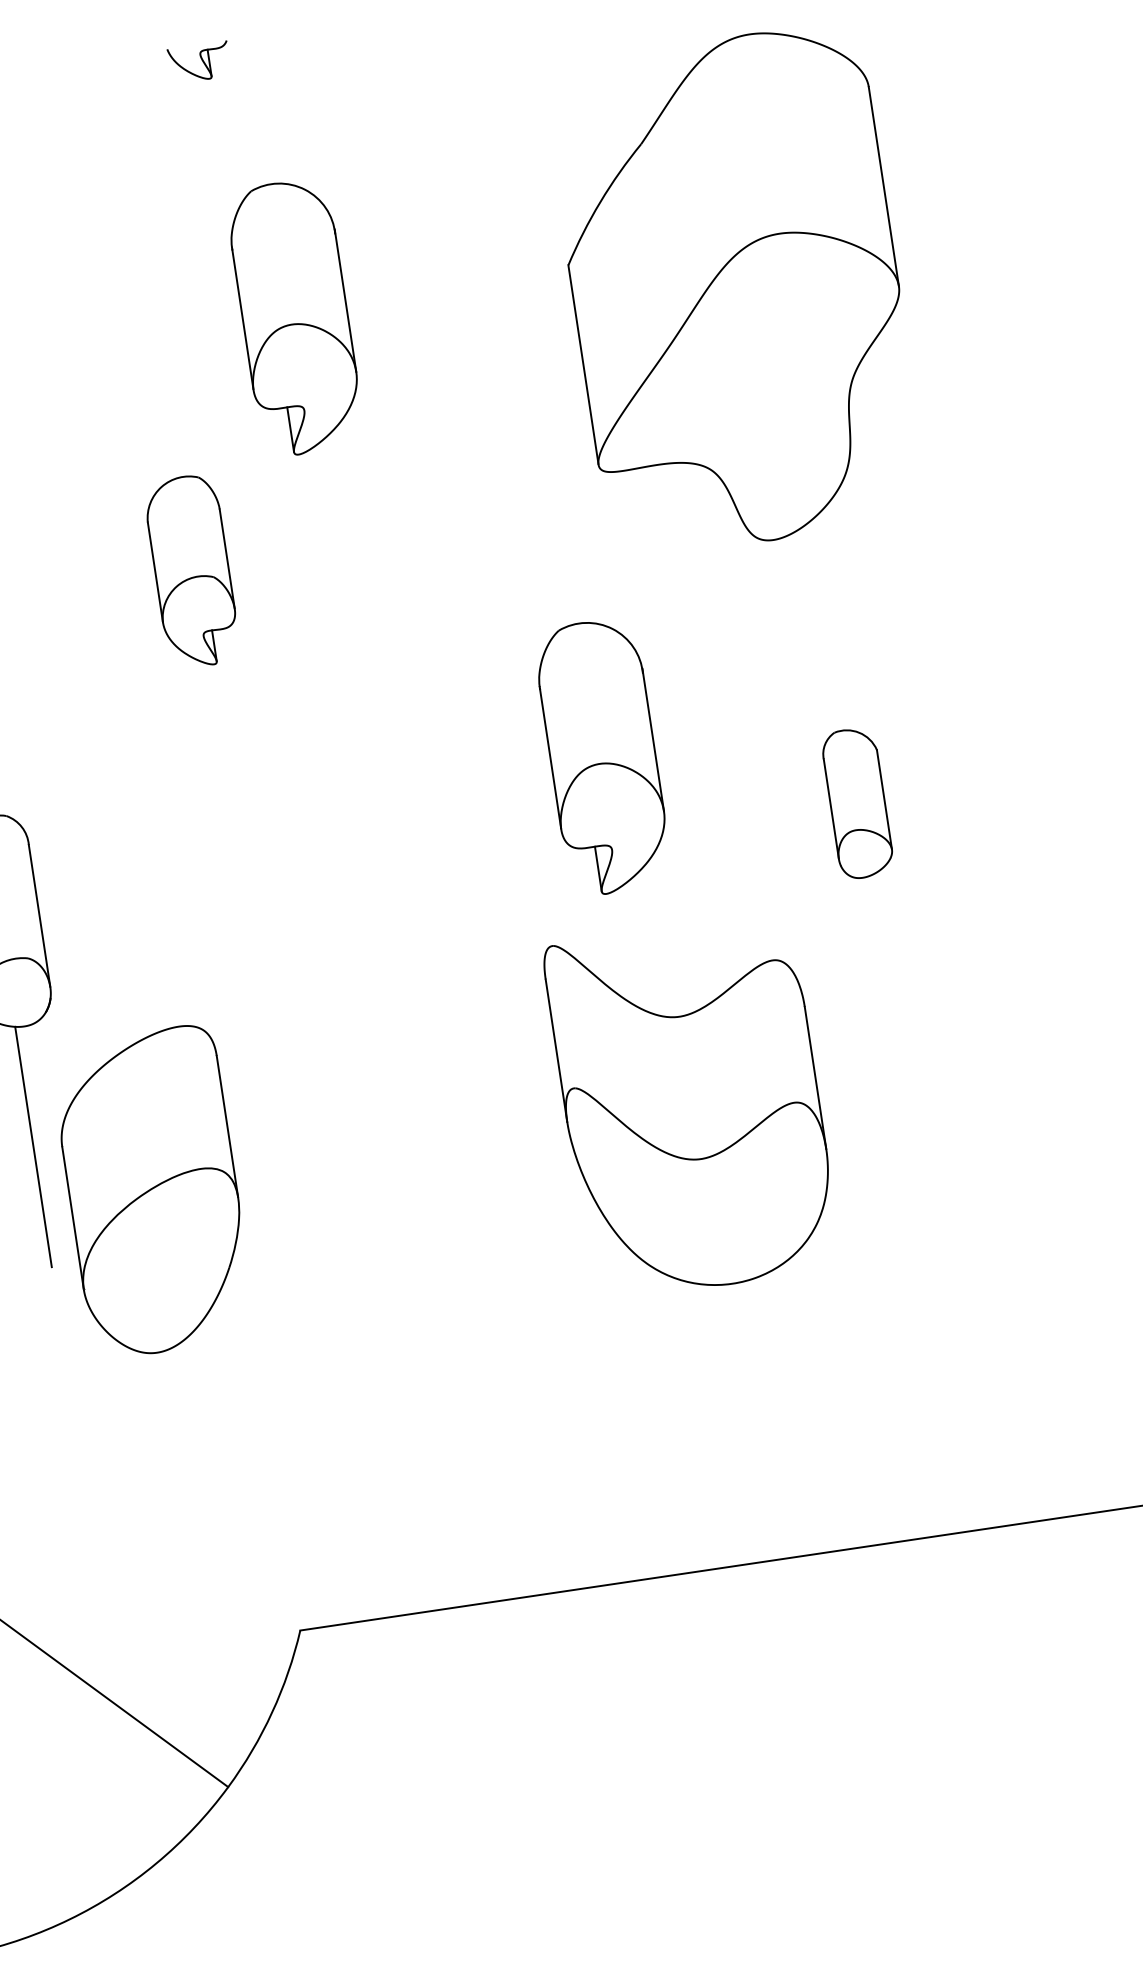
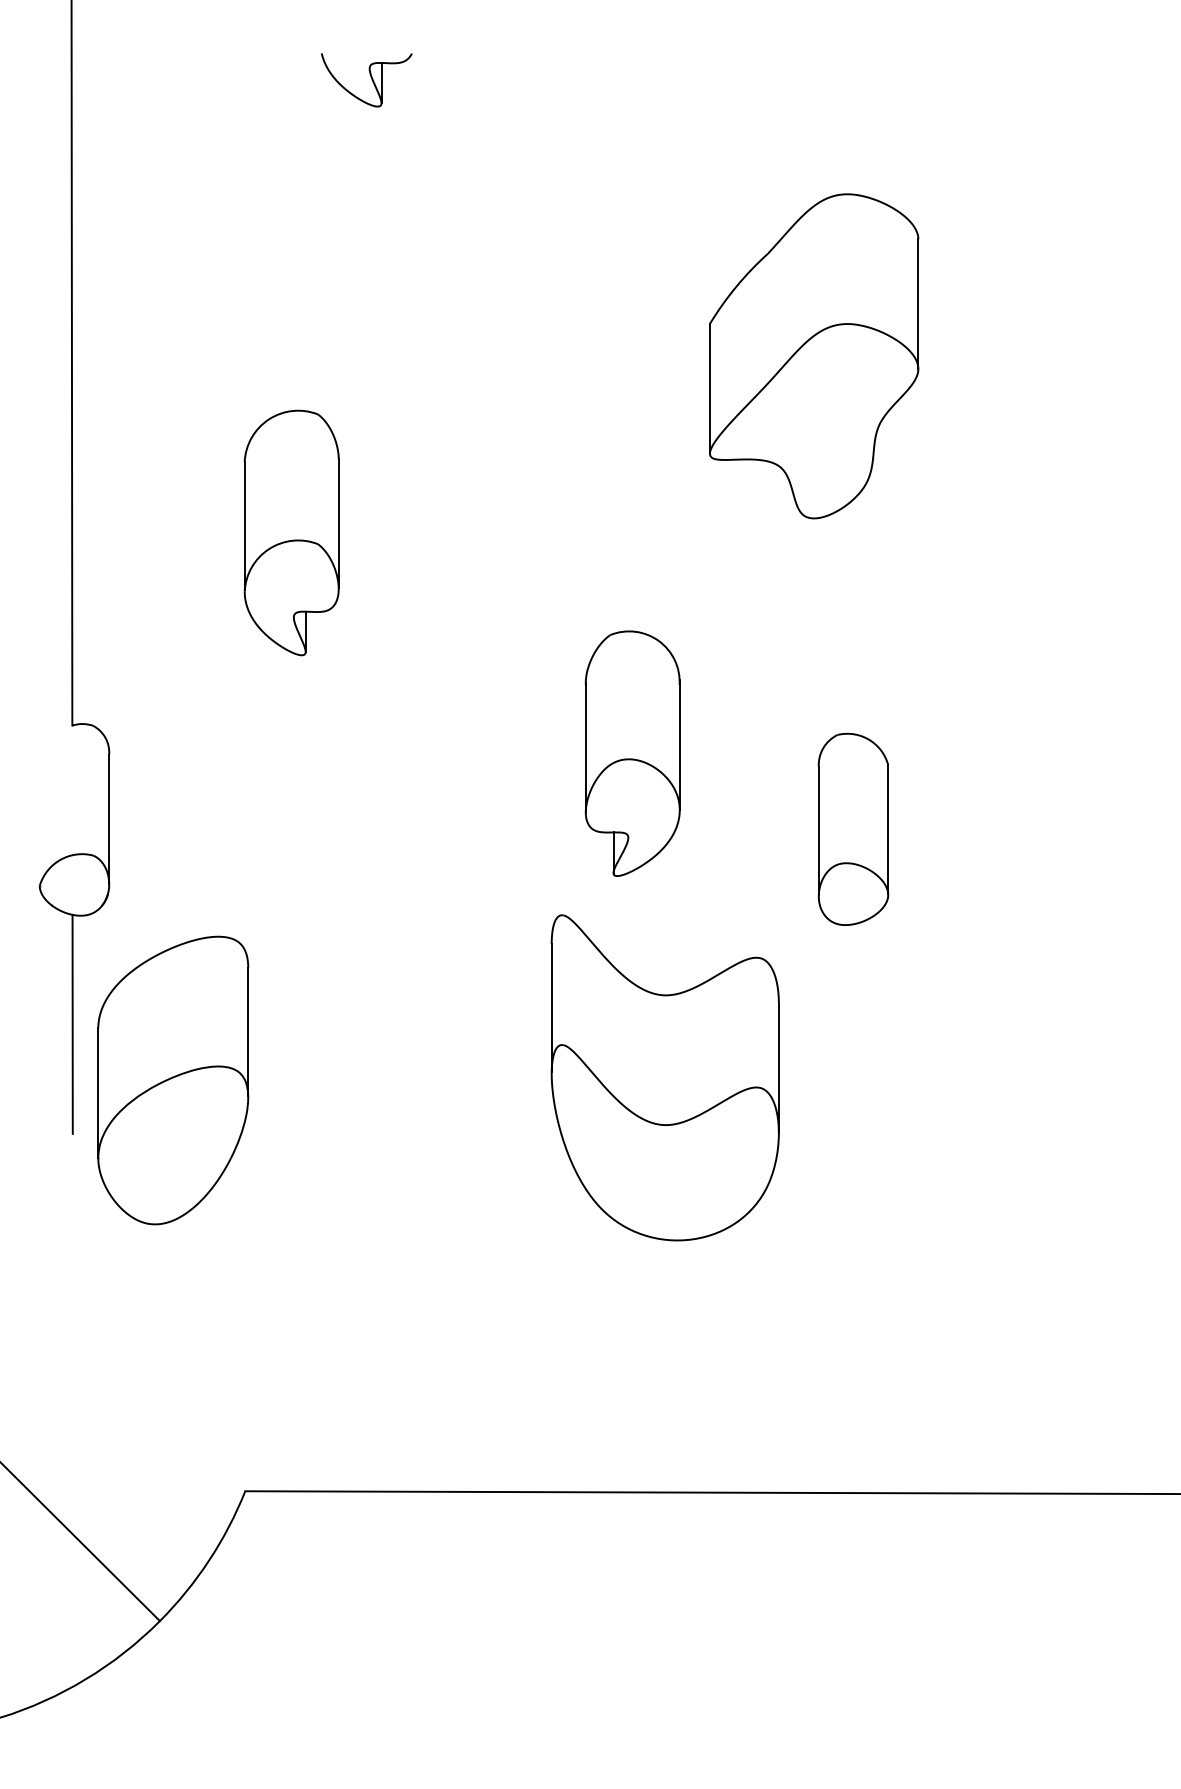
part: (199, 62) -> (366, 80), size x1.67
part: (736, 291) -> (814, 356), size x0.71
part: (295, 317) -> (417, 320), removed
part: (191, 571) -> (291, 532), size x1.43
part: (857, 802) -> (853, 828), size x1.43

